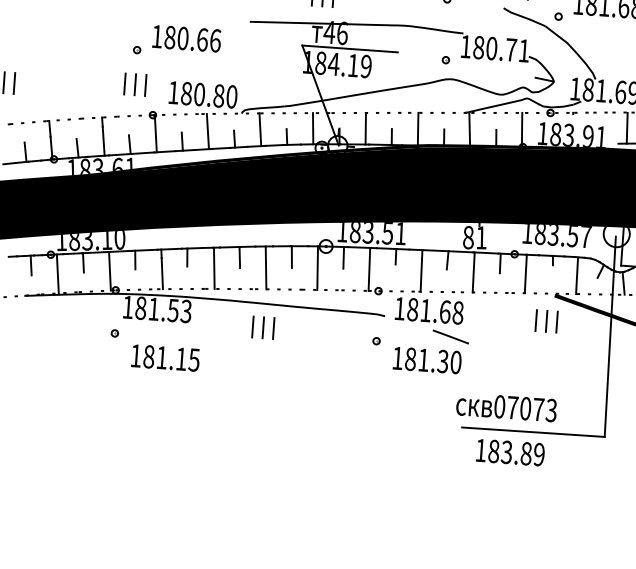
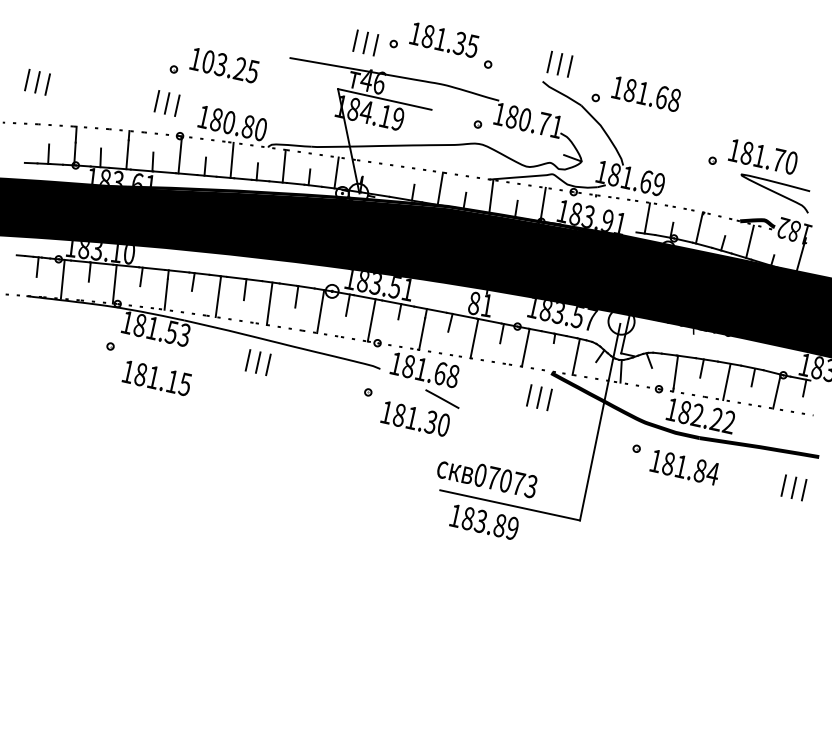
text: (192, 39) -> (230, 67), 180.66 -> 103.25
line: (365, 128) -> (388, 180), removed

